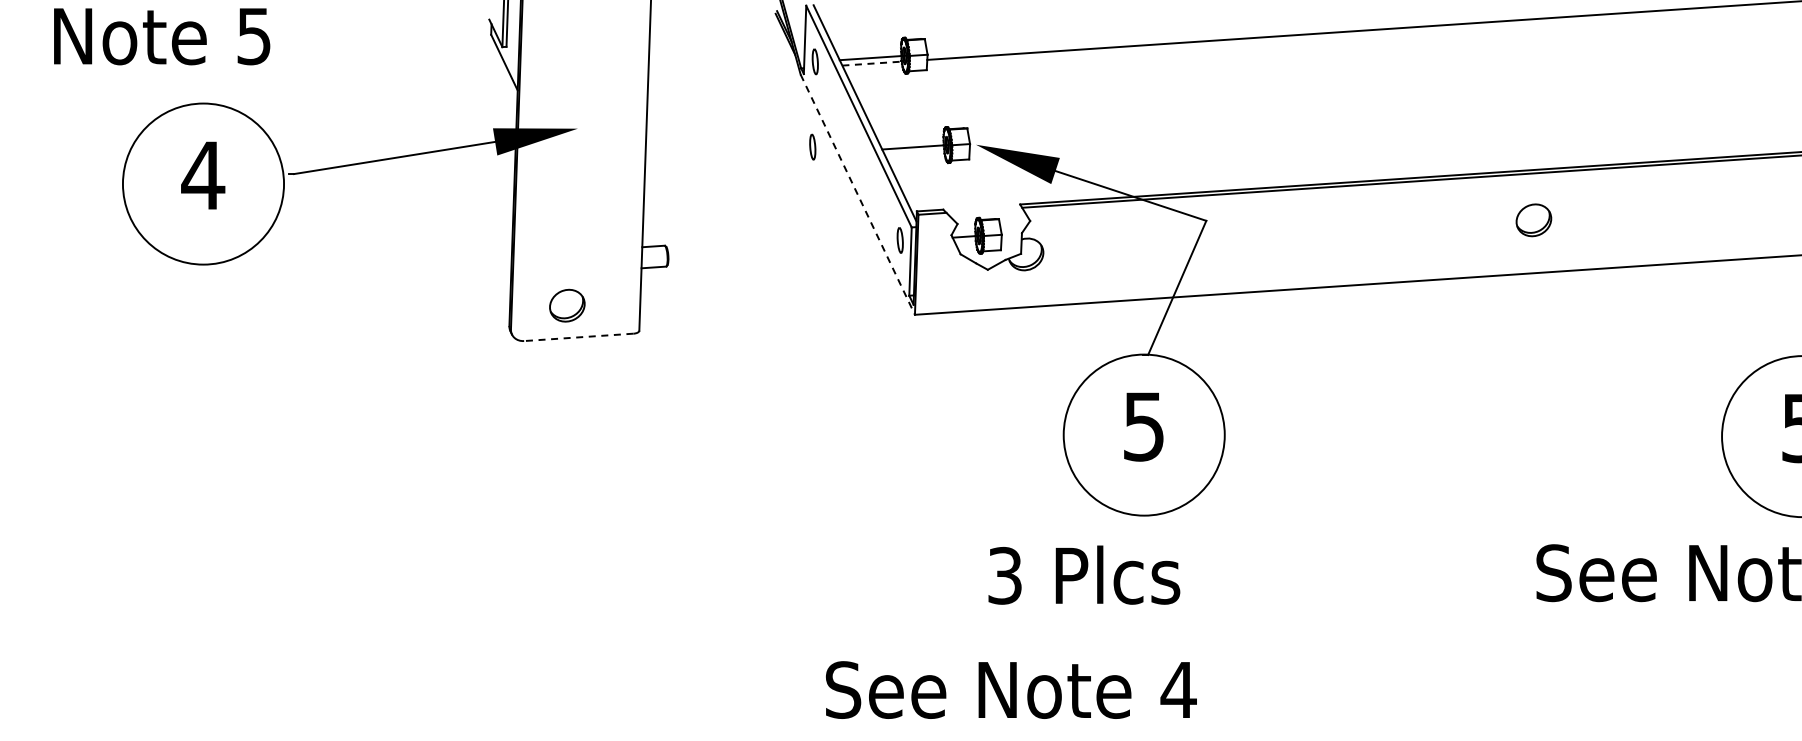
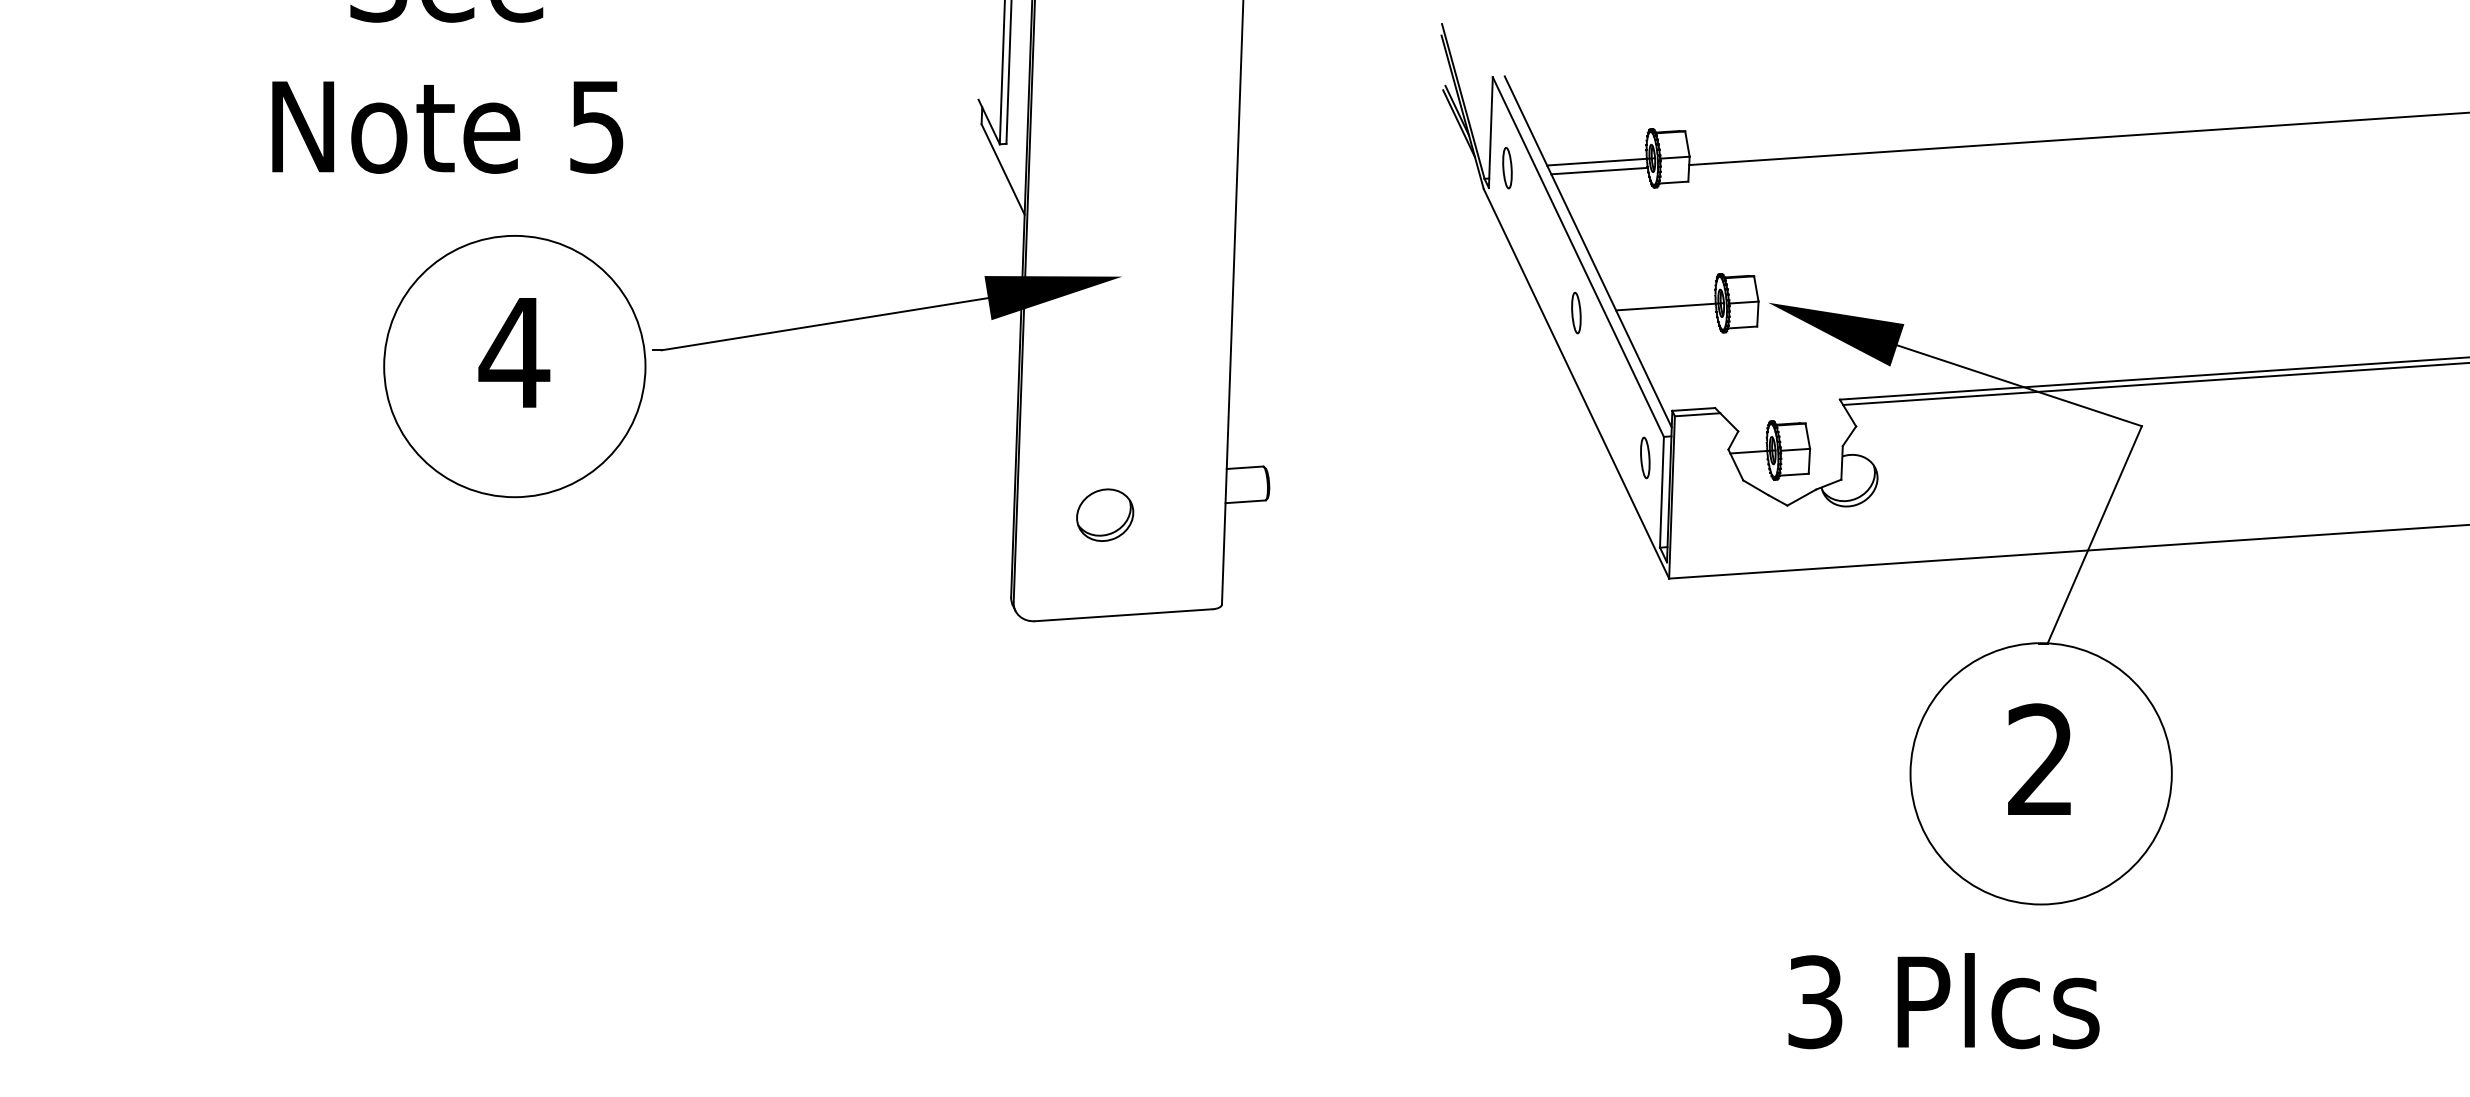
line: (872, 63) -> (1600, 170), dashed -> solid
part: (812, 146) -> (1575, 312), moved
line: (857, 194) -> (1575, 383), dashed -> solid
part: (567, 305) -> (1105, 514), moved
line: (578, 337) -> (1123, 615), dashed -> solid
text: (1143, 426) -> (2039, 759), 5 -> 2

